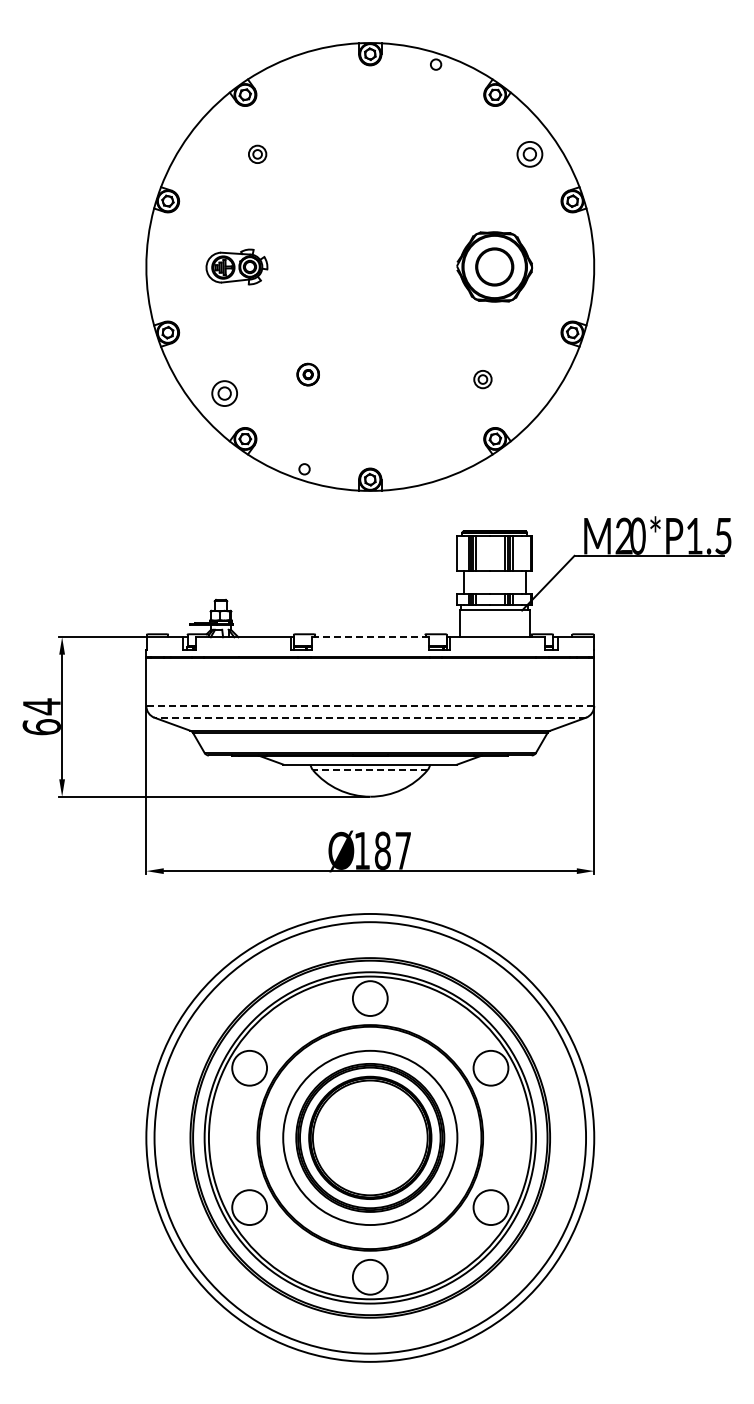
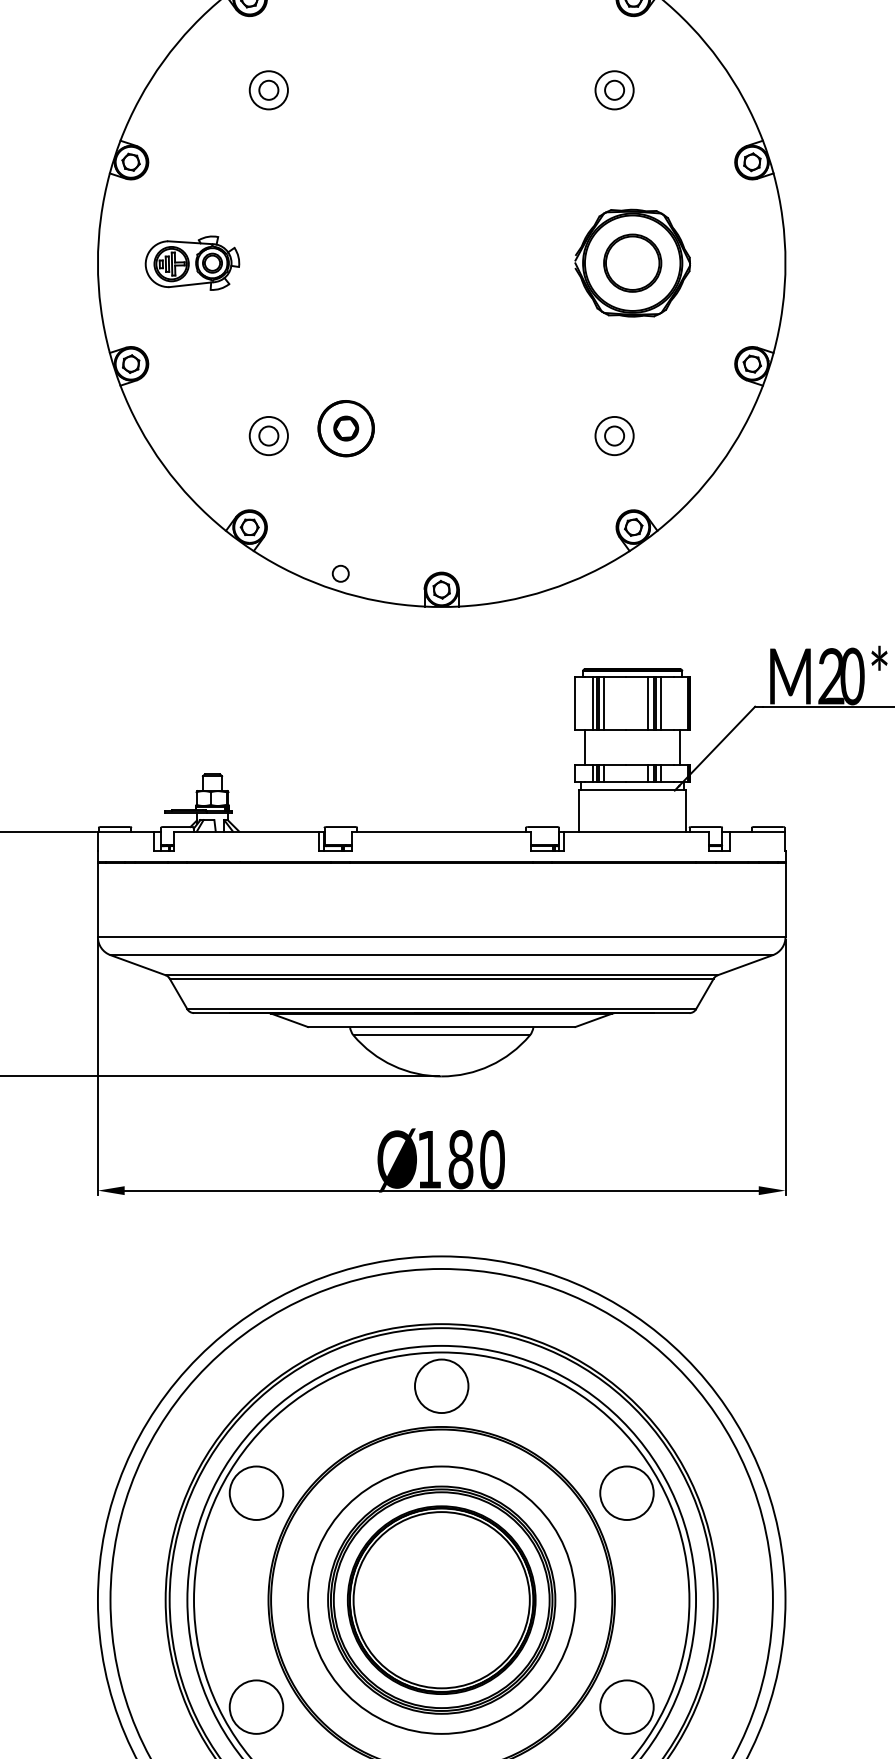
part: (257, 154) -> (268, 90), size x1.43
part: (529, 154) -> (613, 90), moved
part: (236, 266) -> (191, 262), moved
part: (308, 374) -> (346, 428), size x1.67
part: (482, 379) -> (613, 435), size x1.43
part: (224, 393) -> (268, 435), moved
line: (369, 637) -> (440, 831), dashed -> solid
line: (370, 706) -> (442, 937), dashed -> solid
line: (370, 717) -> (442, 954), dashed -> solid
line: (369, 770) -> (440, 1036), dashed -> solid
text: (403, 850) -> (492, 1158), 187 -> 180

